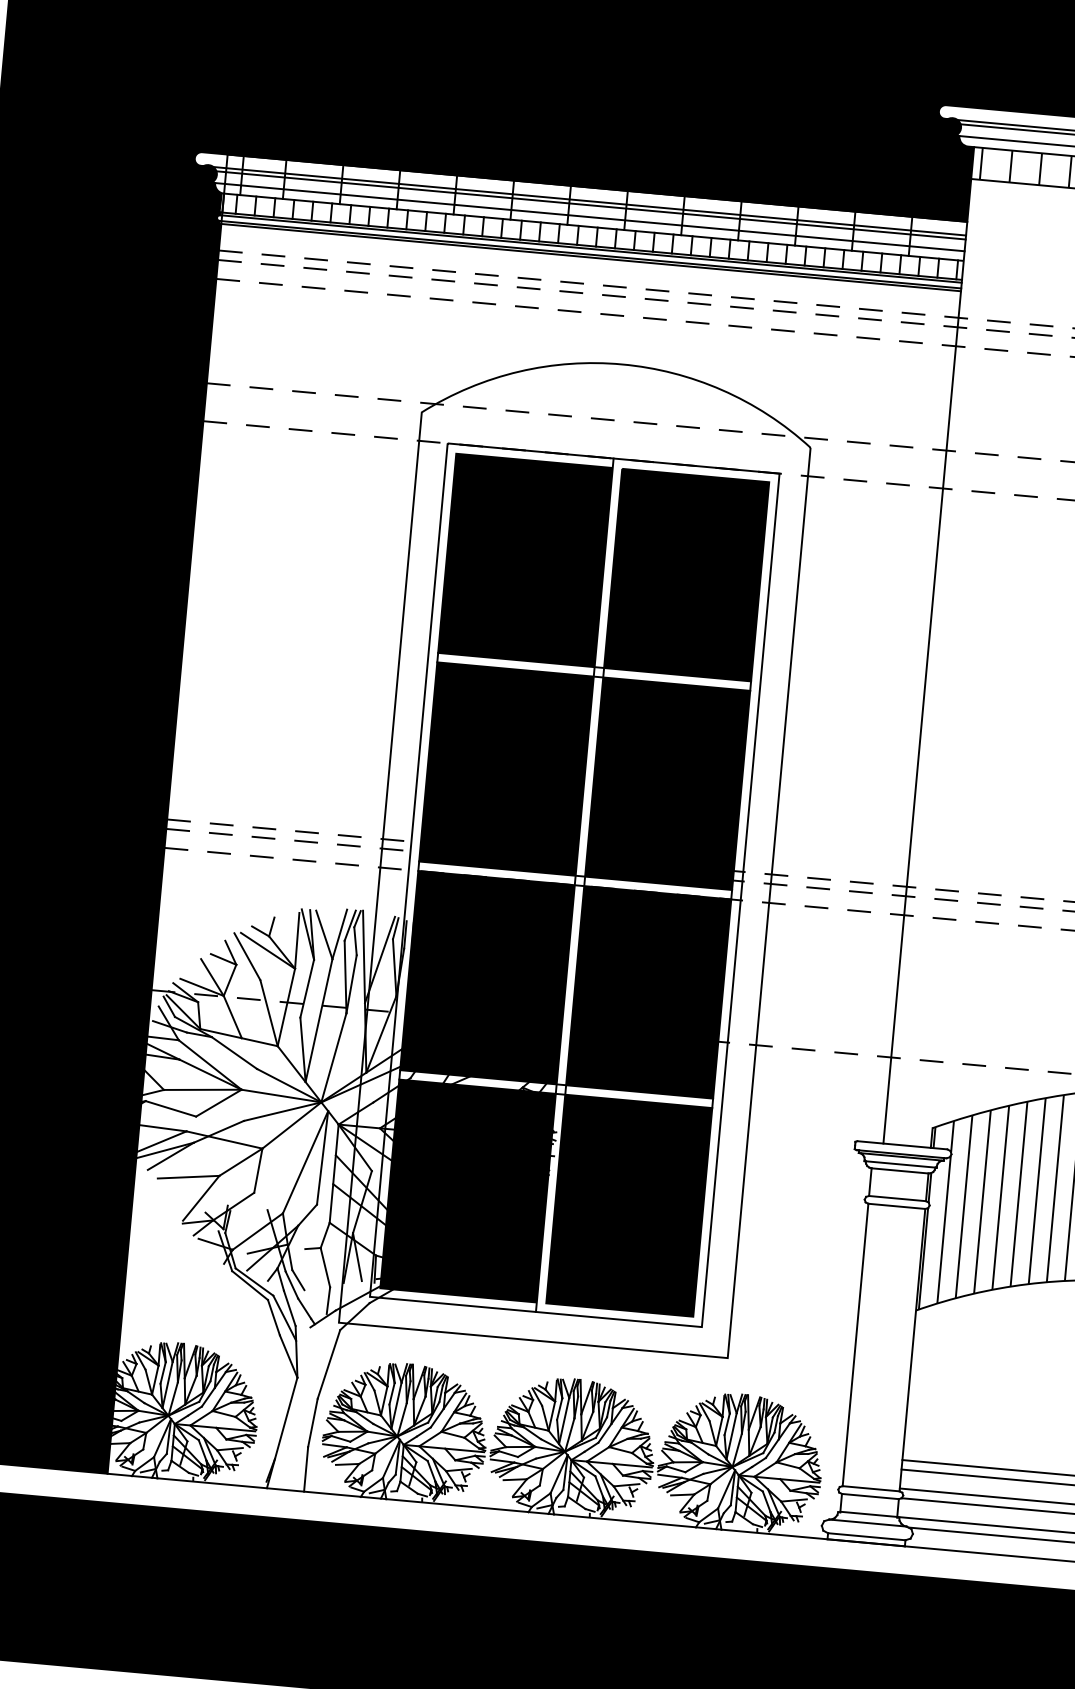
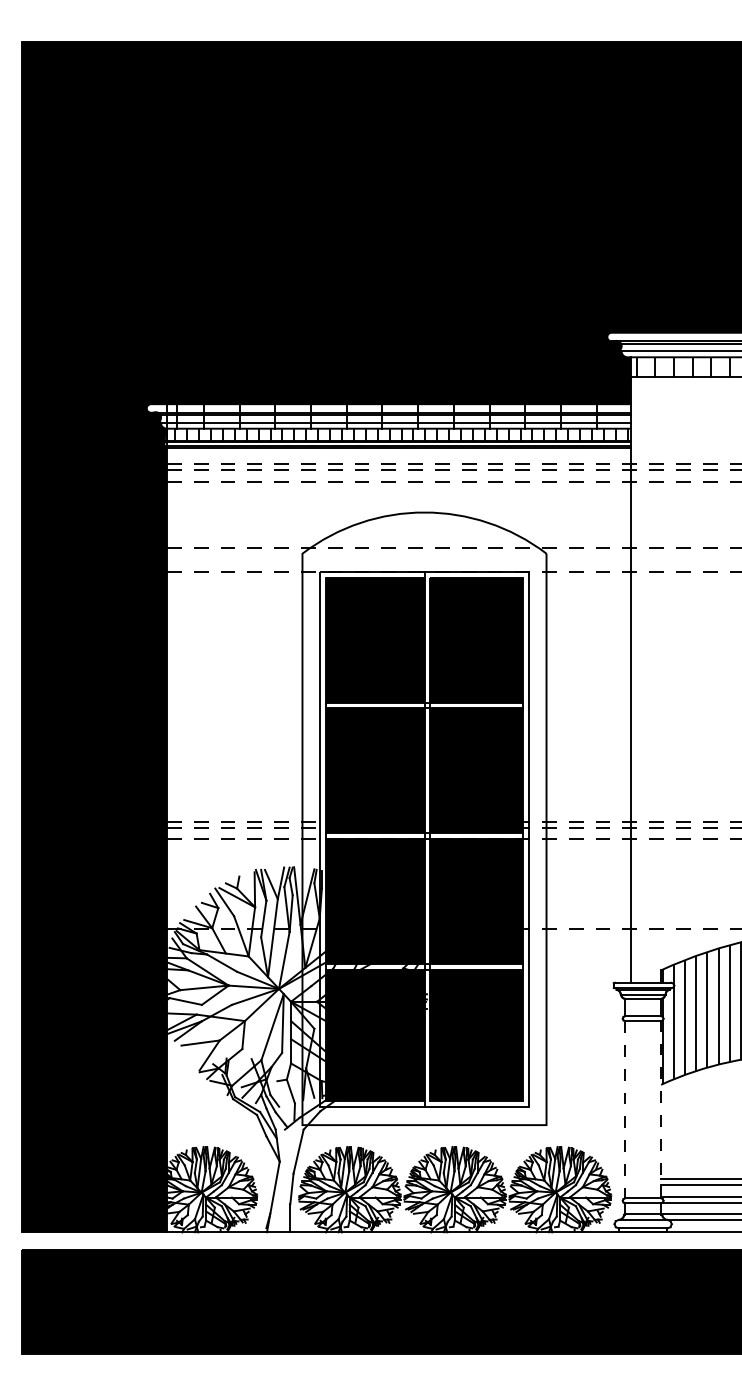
line: (855, 1344) -> (625, 1109), solid -> dashed
line: (913, 1349) -> (661, 1109), solid -> dashed

